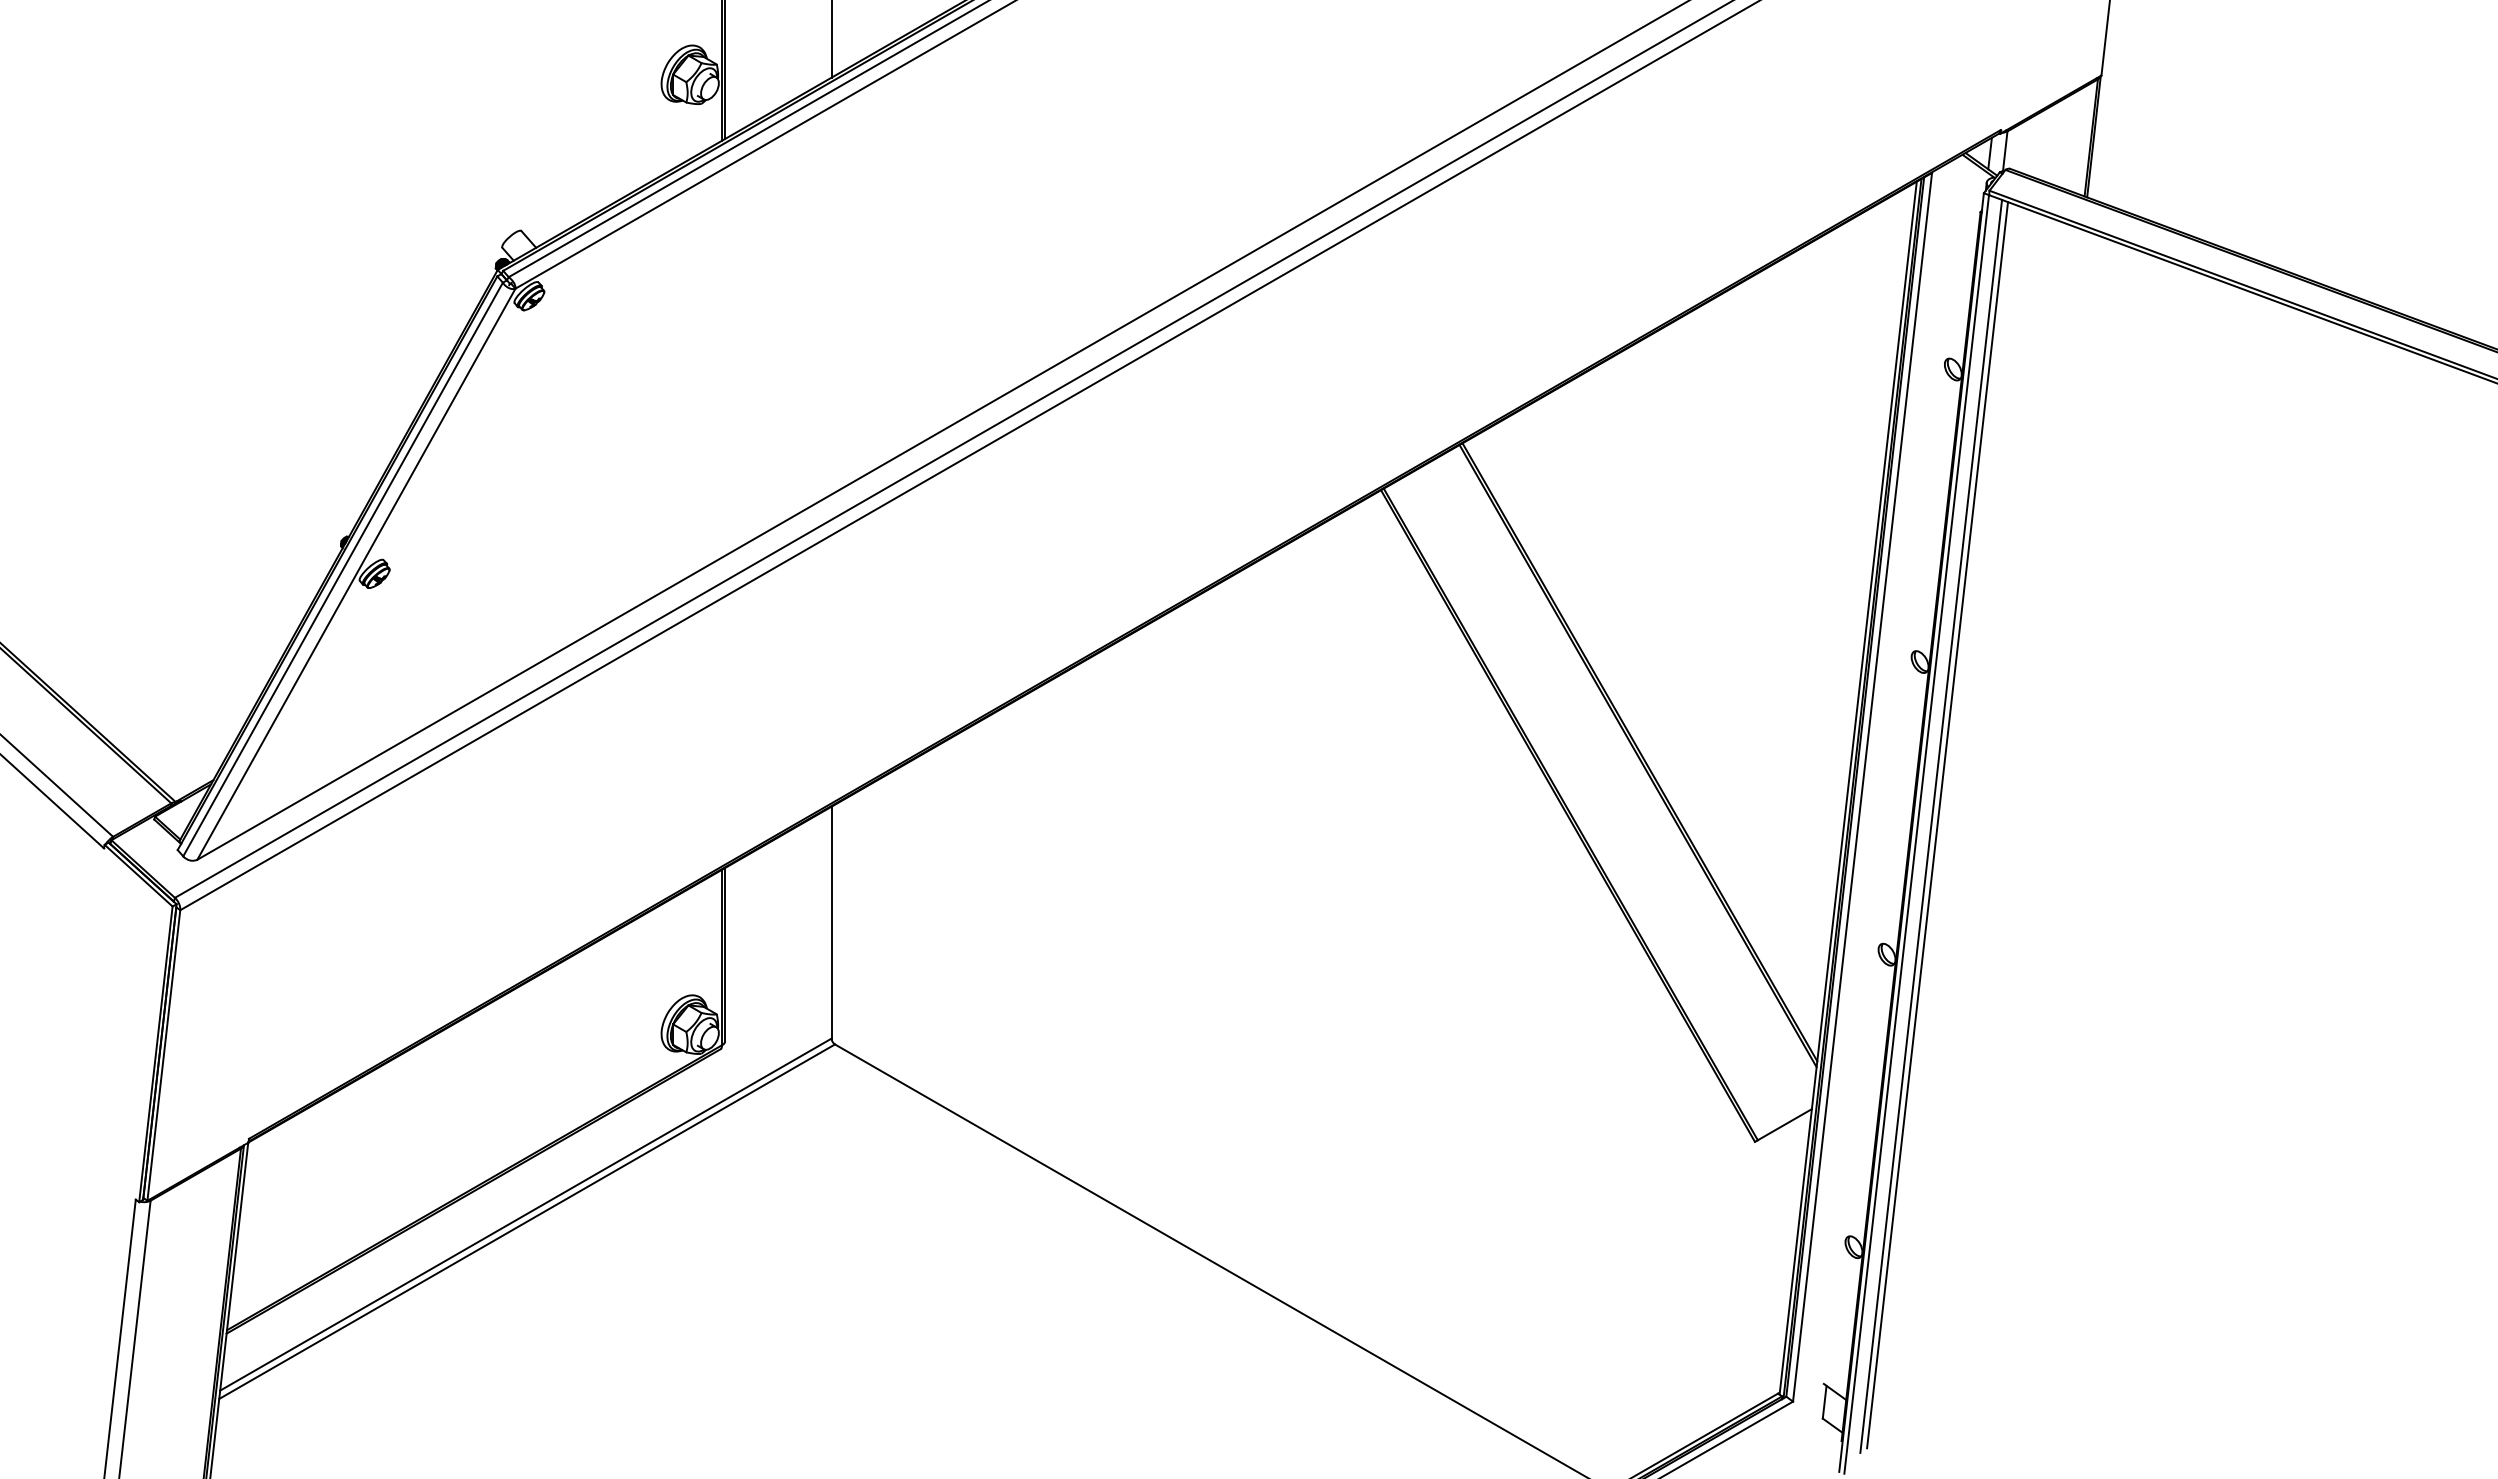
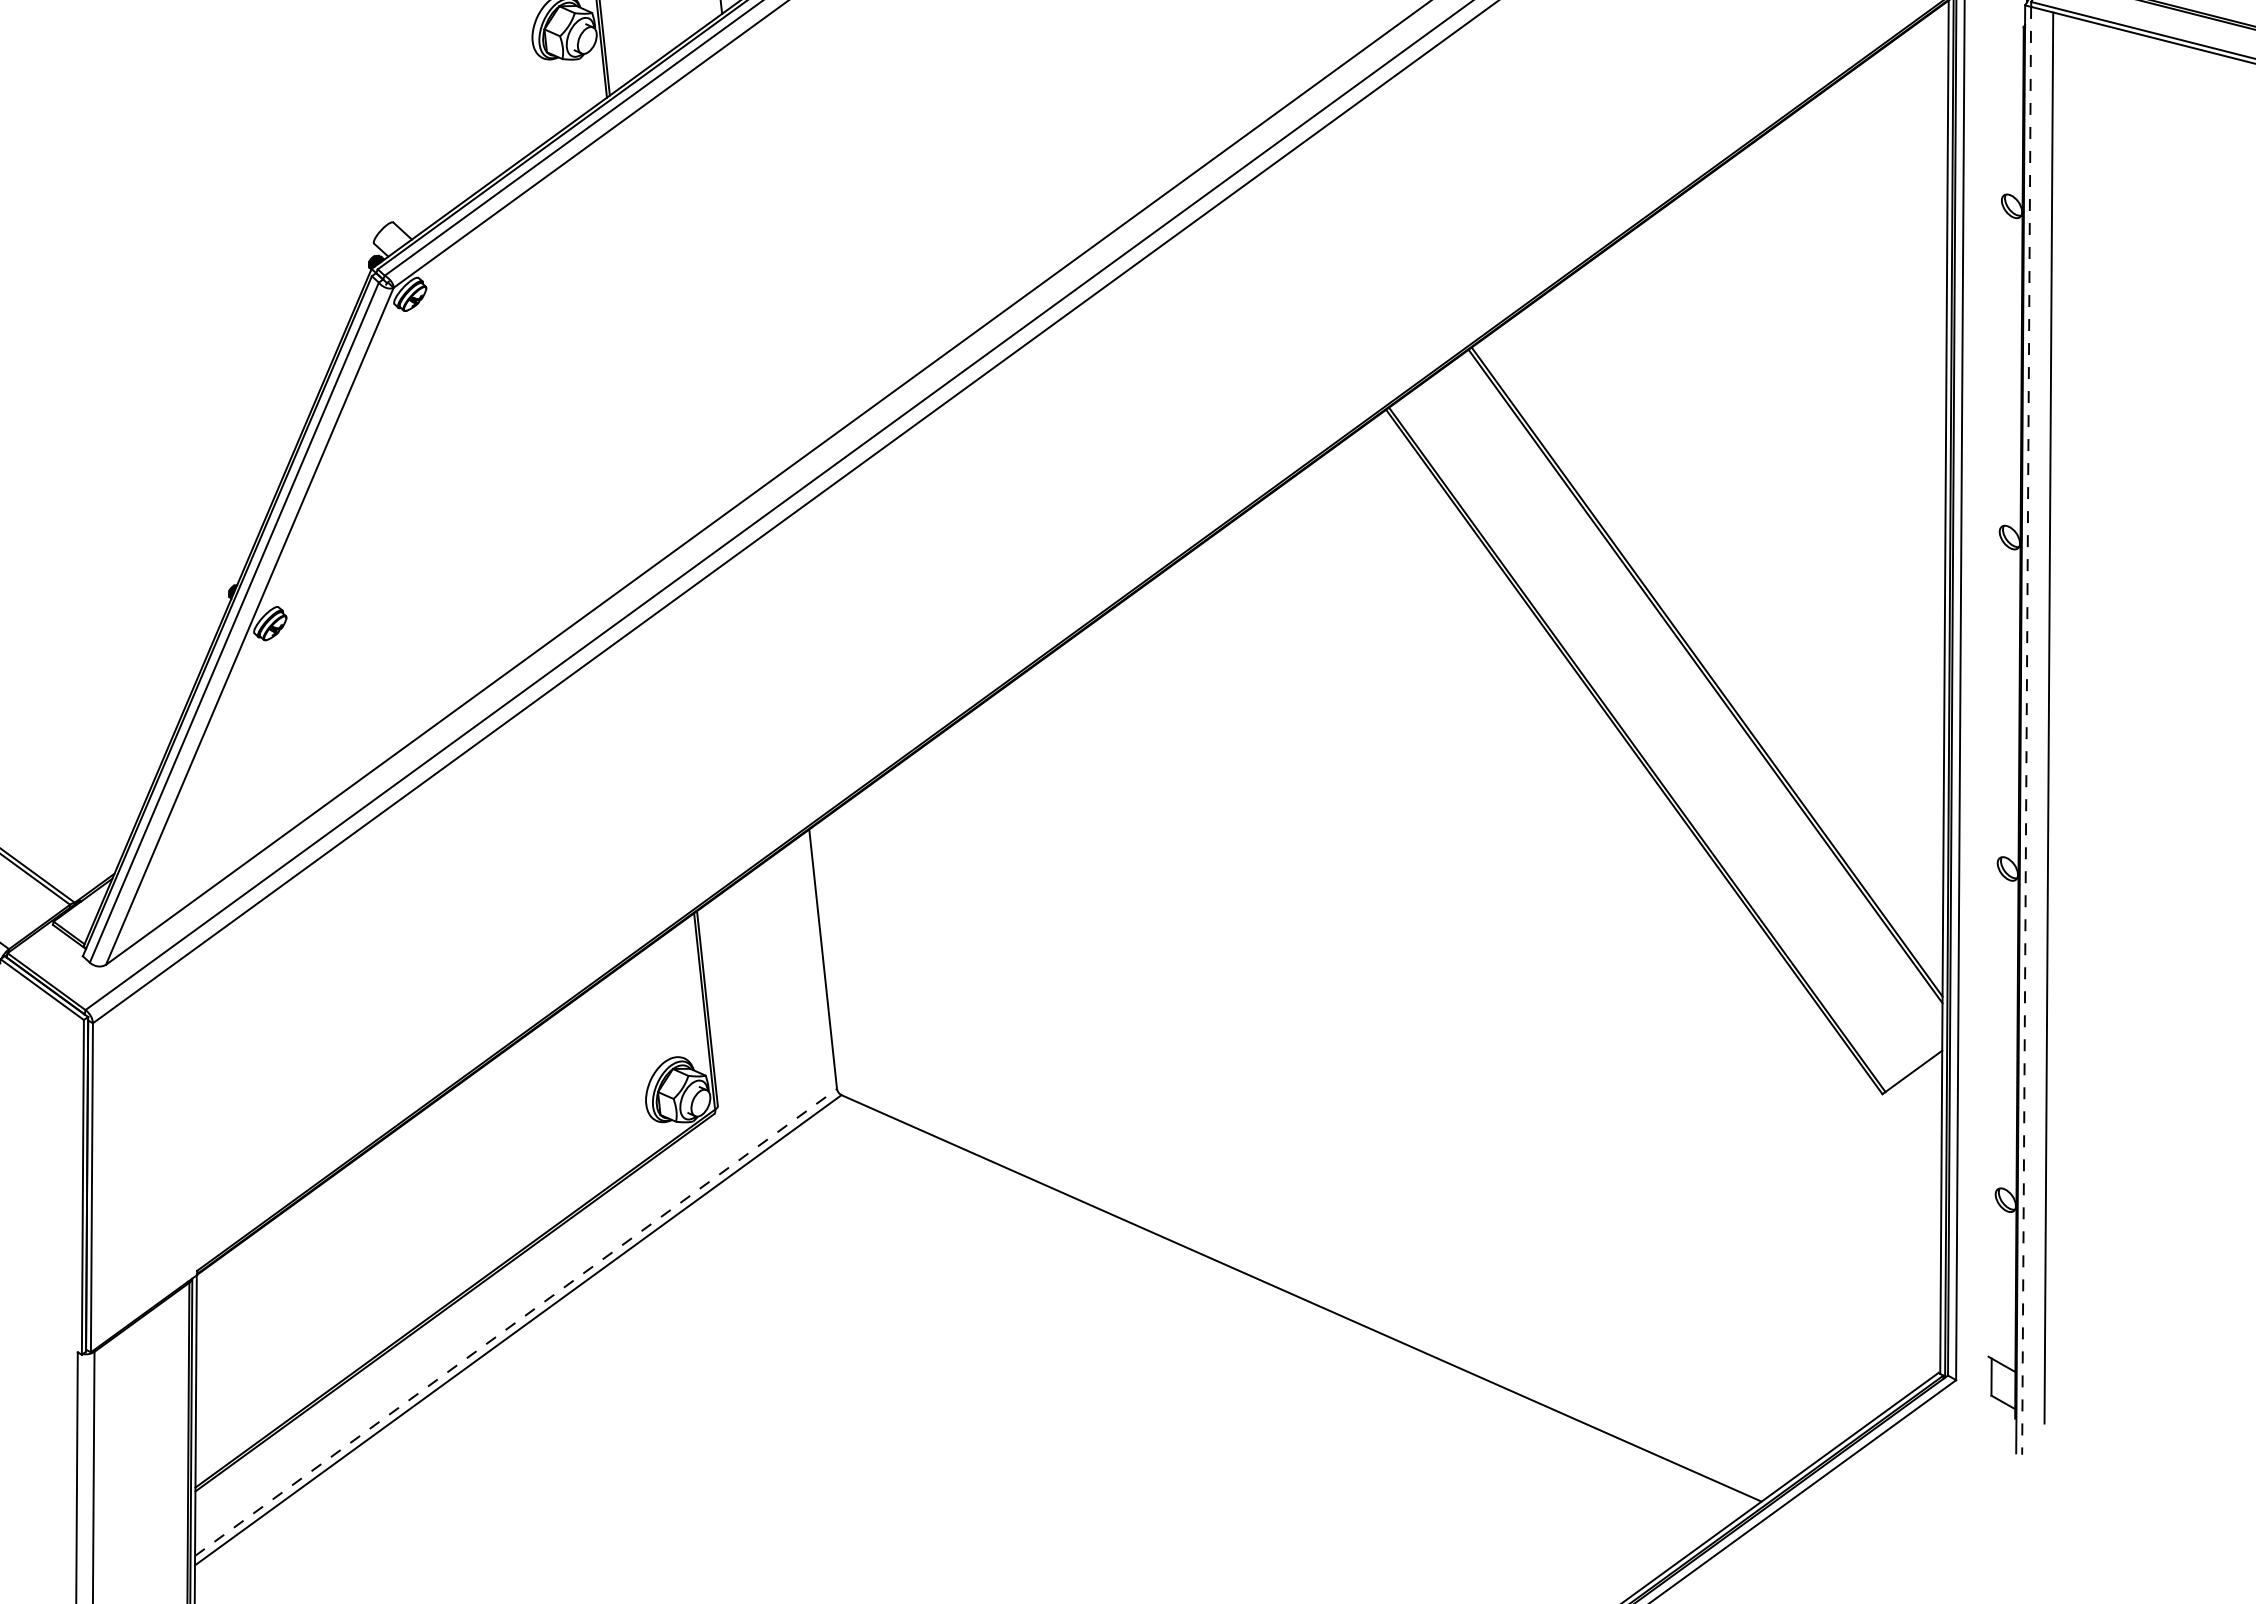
line: (1931, 825) -> (2042, 719), removed
line: (1916, 834) -> (2026, 730), solid -> dashed
line: (525, 1214) -> (515, 1322), solid -> dashed

